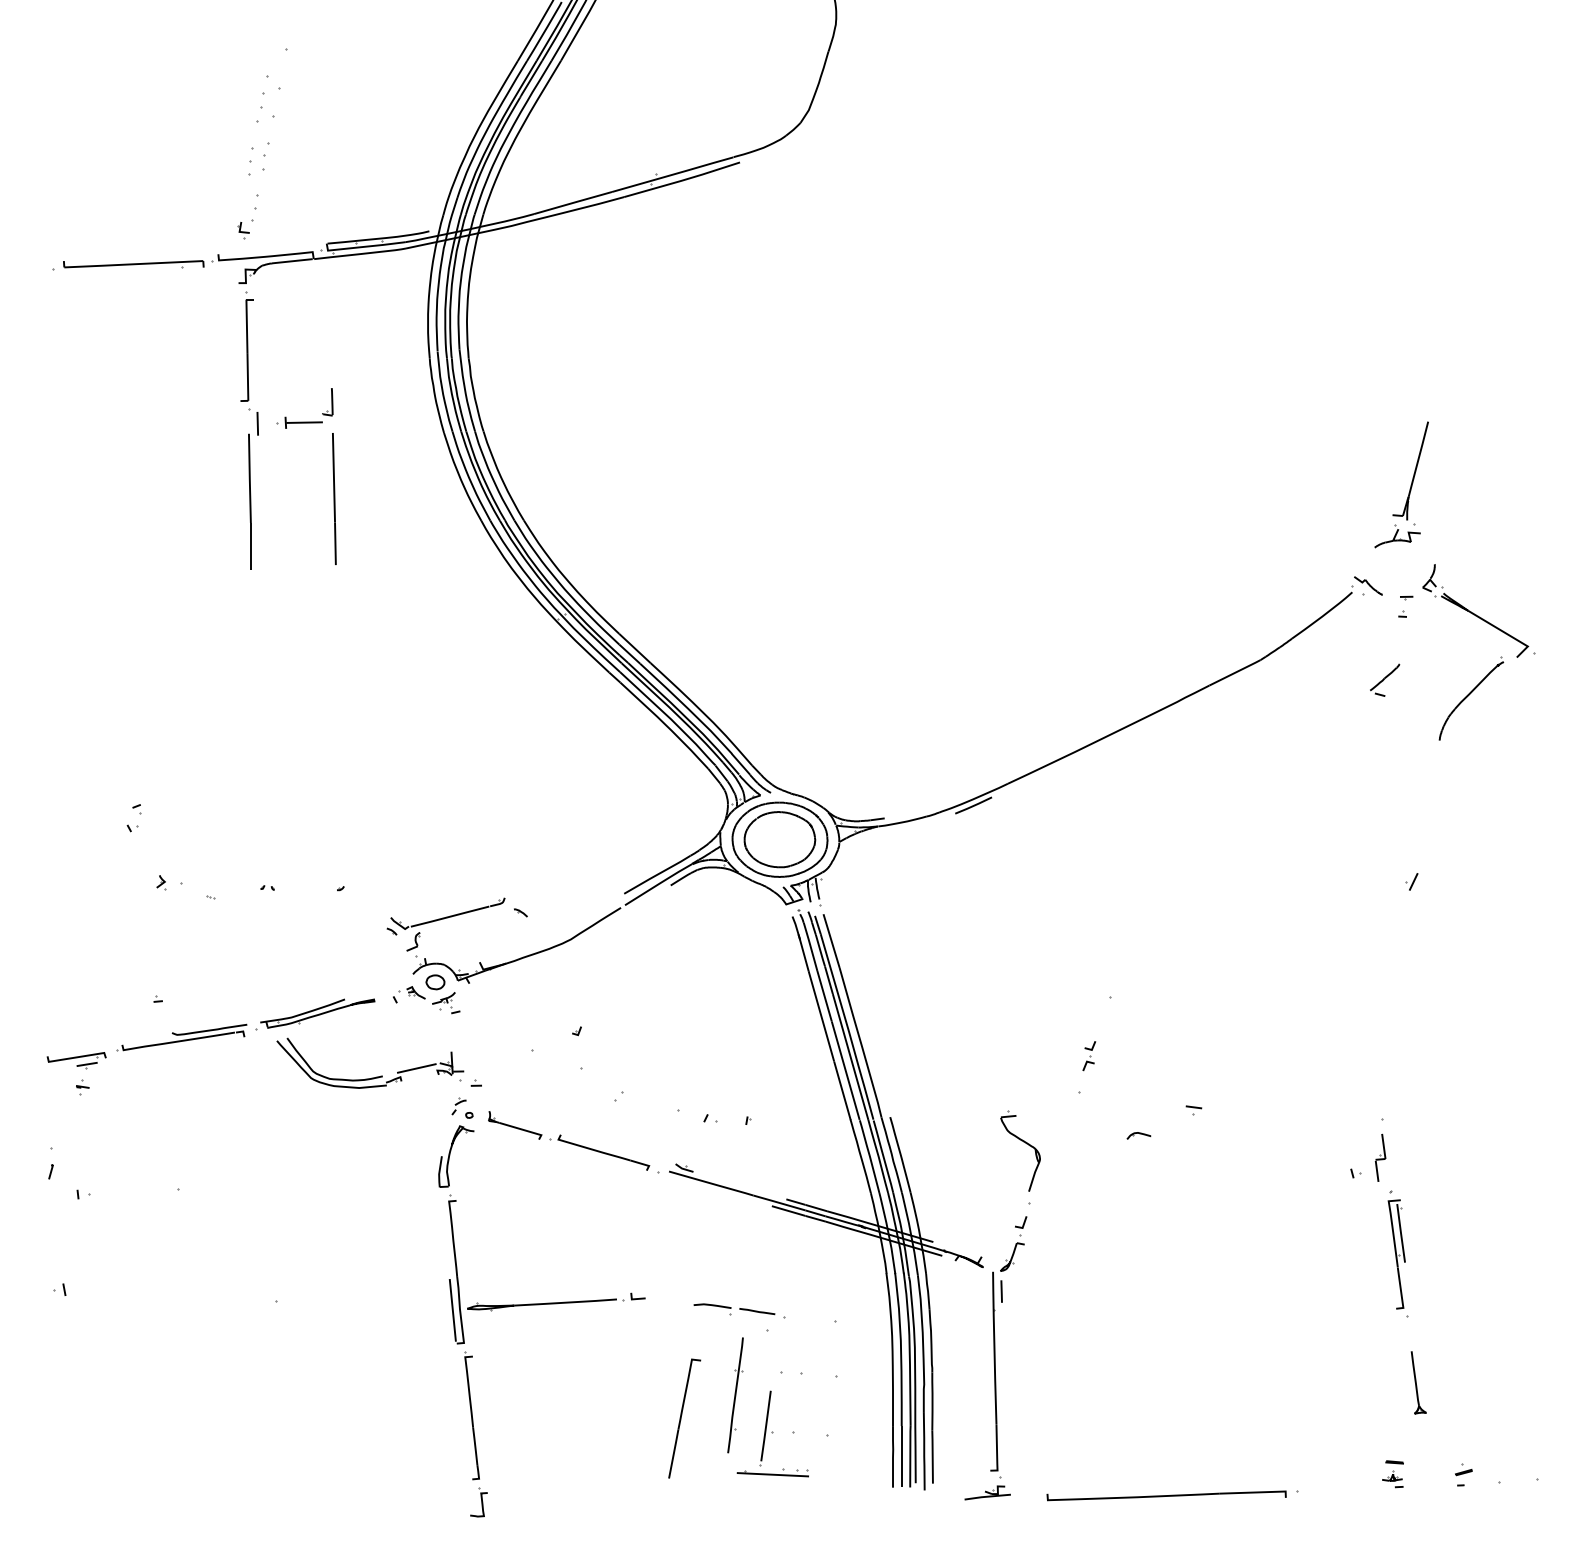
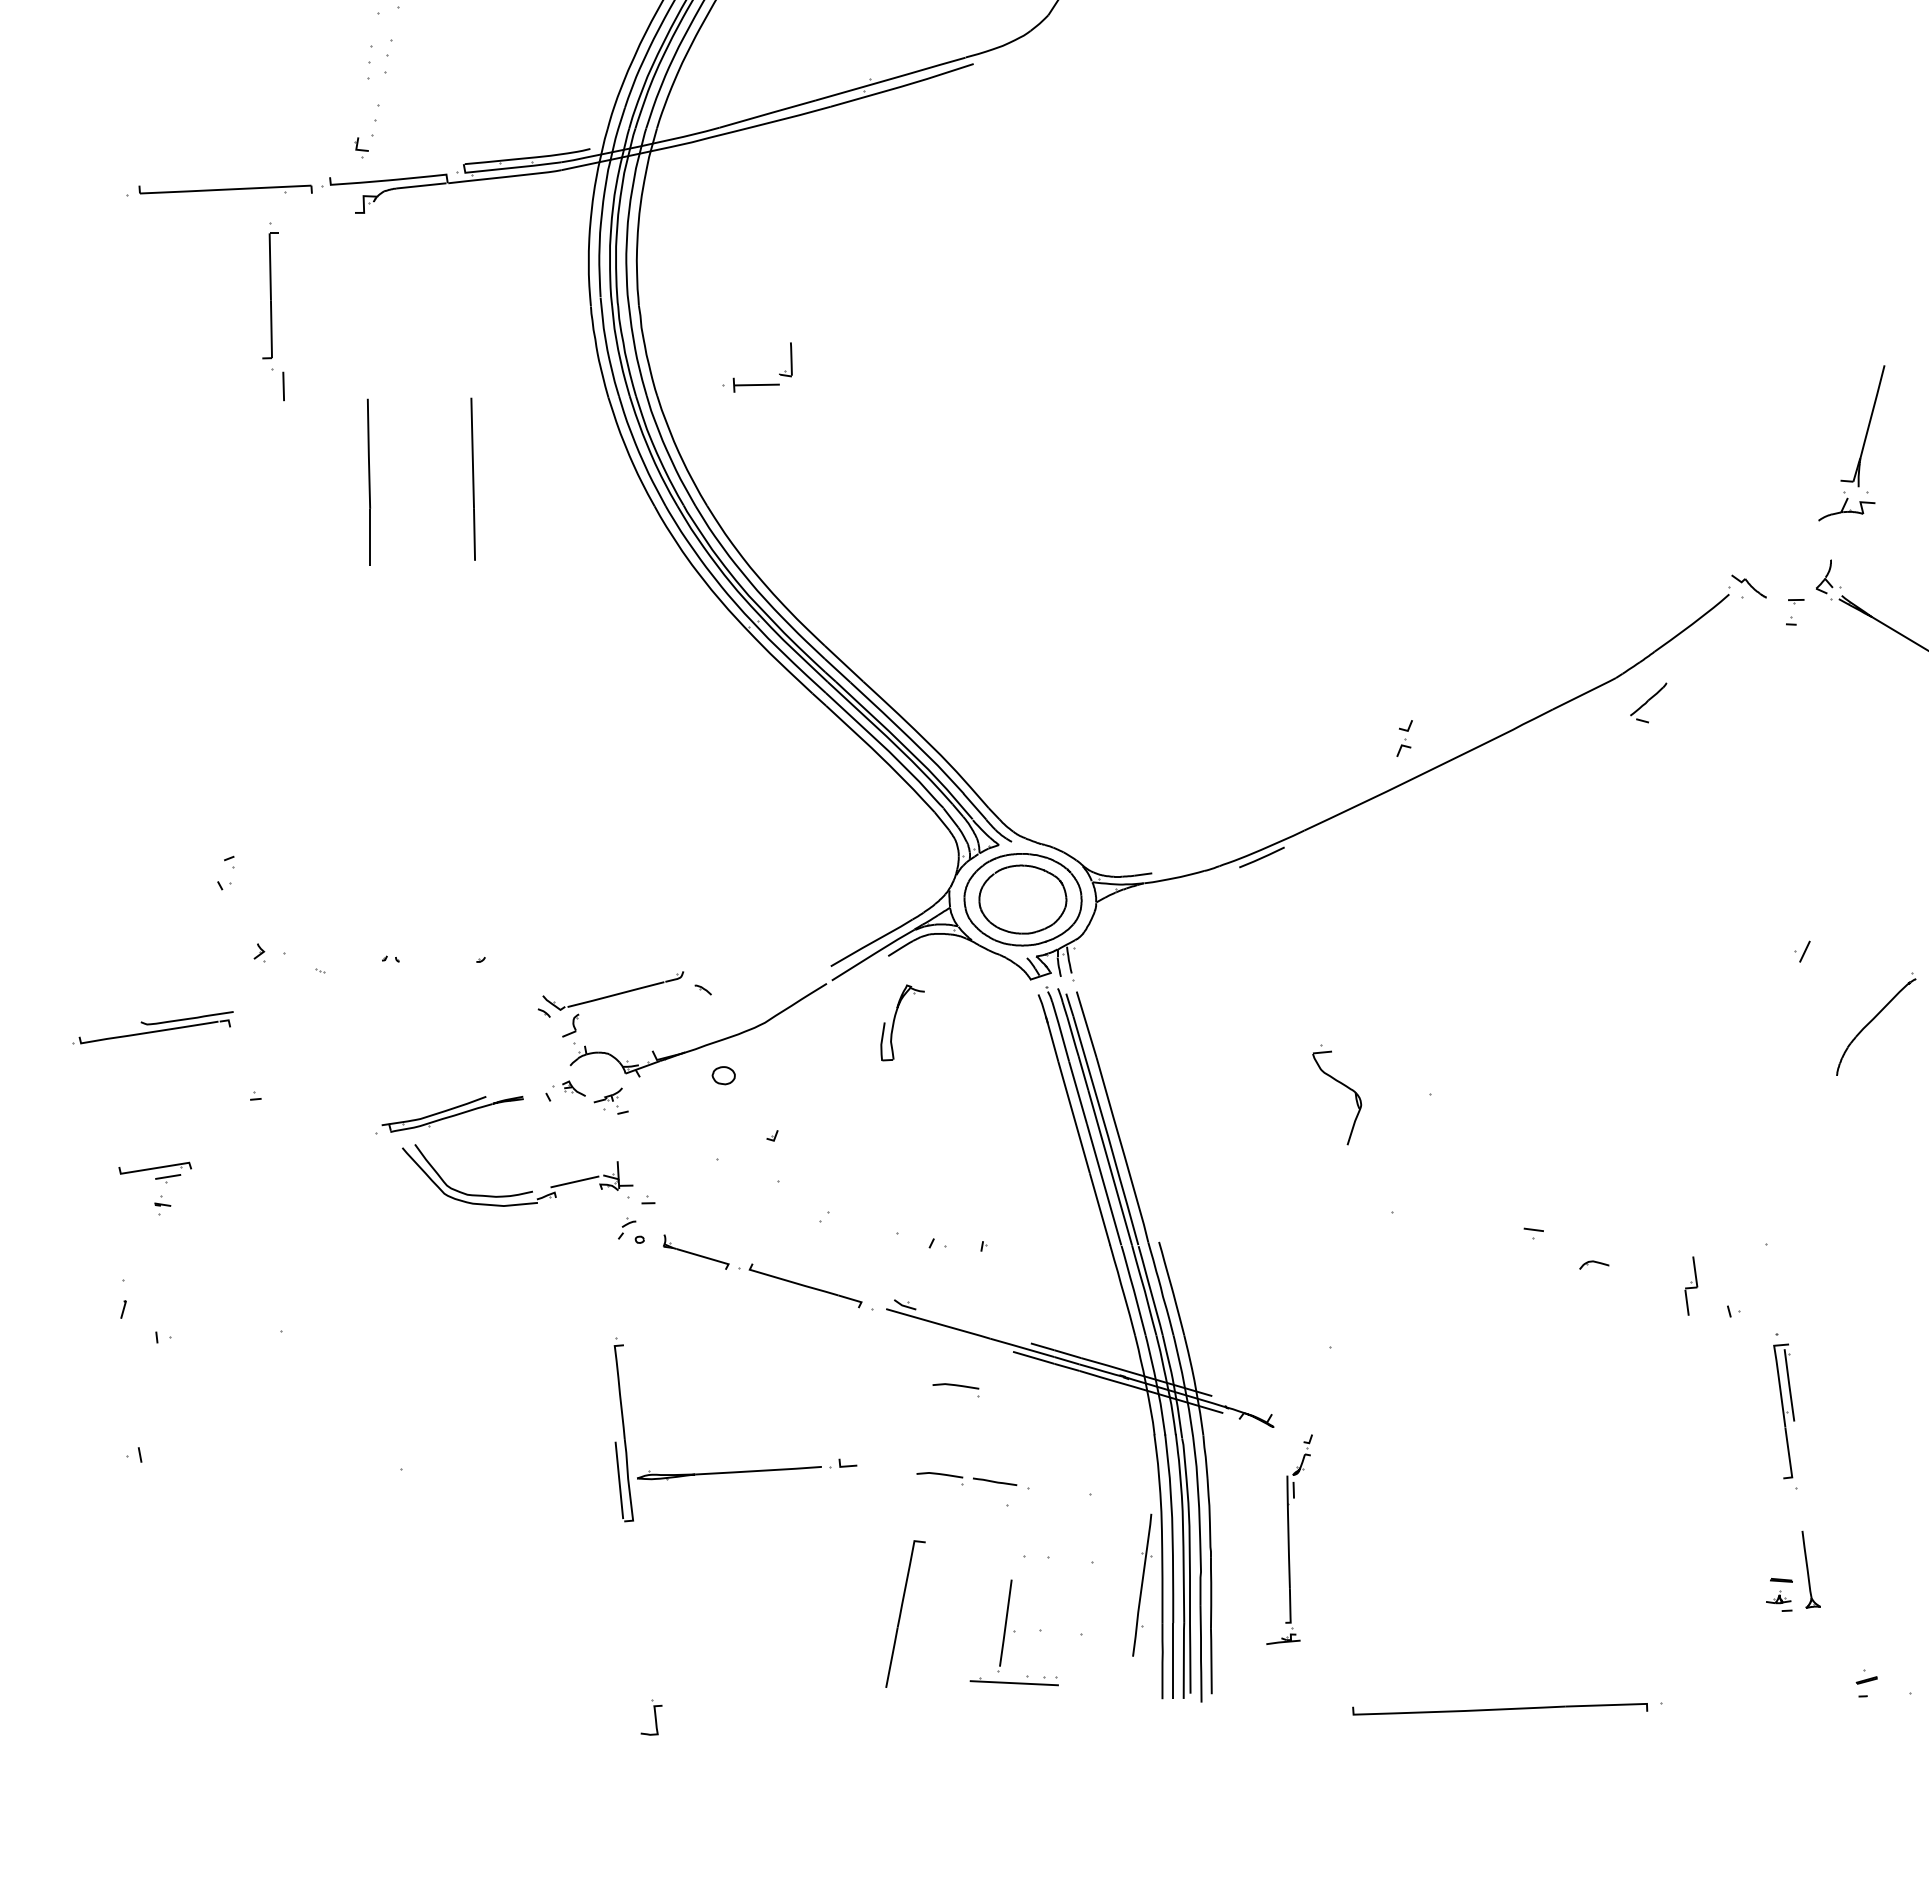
part: (249, 363) -> (273, 312), moved
part: (304, 421) -> (757, 383), moved
part: (1409, 488) -> (1861, 447), moved
part: (1385, 679) -> (1649, 701), moved
part: (1471, 698) -> (1876, 1024), moved
part: (435, 982) -> (723, 1075), moved
part: (181, 1037) -> (152, 1027), moved
part: (1089, 1056) -> (1404, 738), moved
part: (1138, 1135) -> (1593, 1264), moved
part: (1026, 1144) -> (1344, 1086), moved
part: (450, 1155) -> (895, 1021), moved
part: (1380, 1157) -> (1691, 1285), moved
part: (725, 1237) -> (955, 1390), added
part: (995, 1358) -> (1288, 1539), size x0.6
part: (735, 1395) -> (1142, 1585), moved
part: (471, 1415) -> (642, 1610), removed
part: (1392, 1474) -> (1778, 1595), moved

